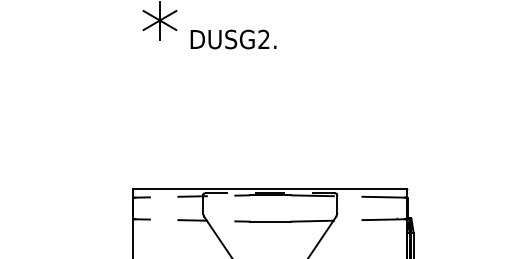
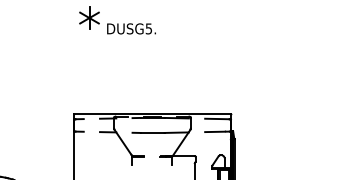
text: (263, 38) -> (148, 28), DUSG2. -> DUSG5.

